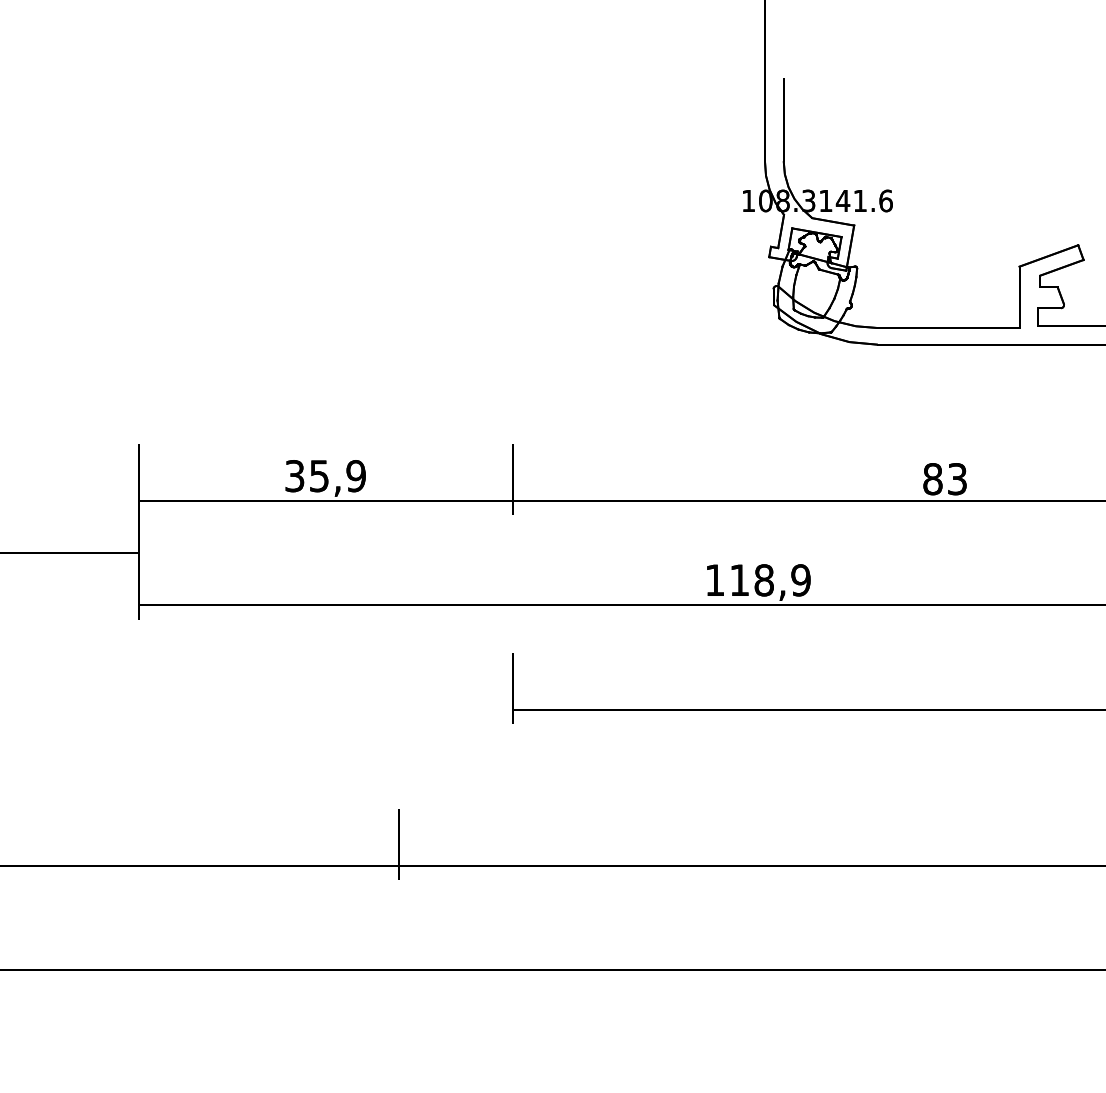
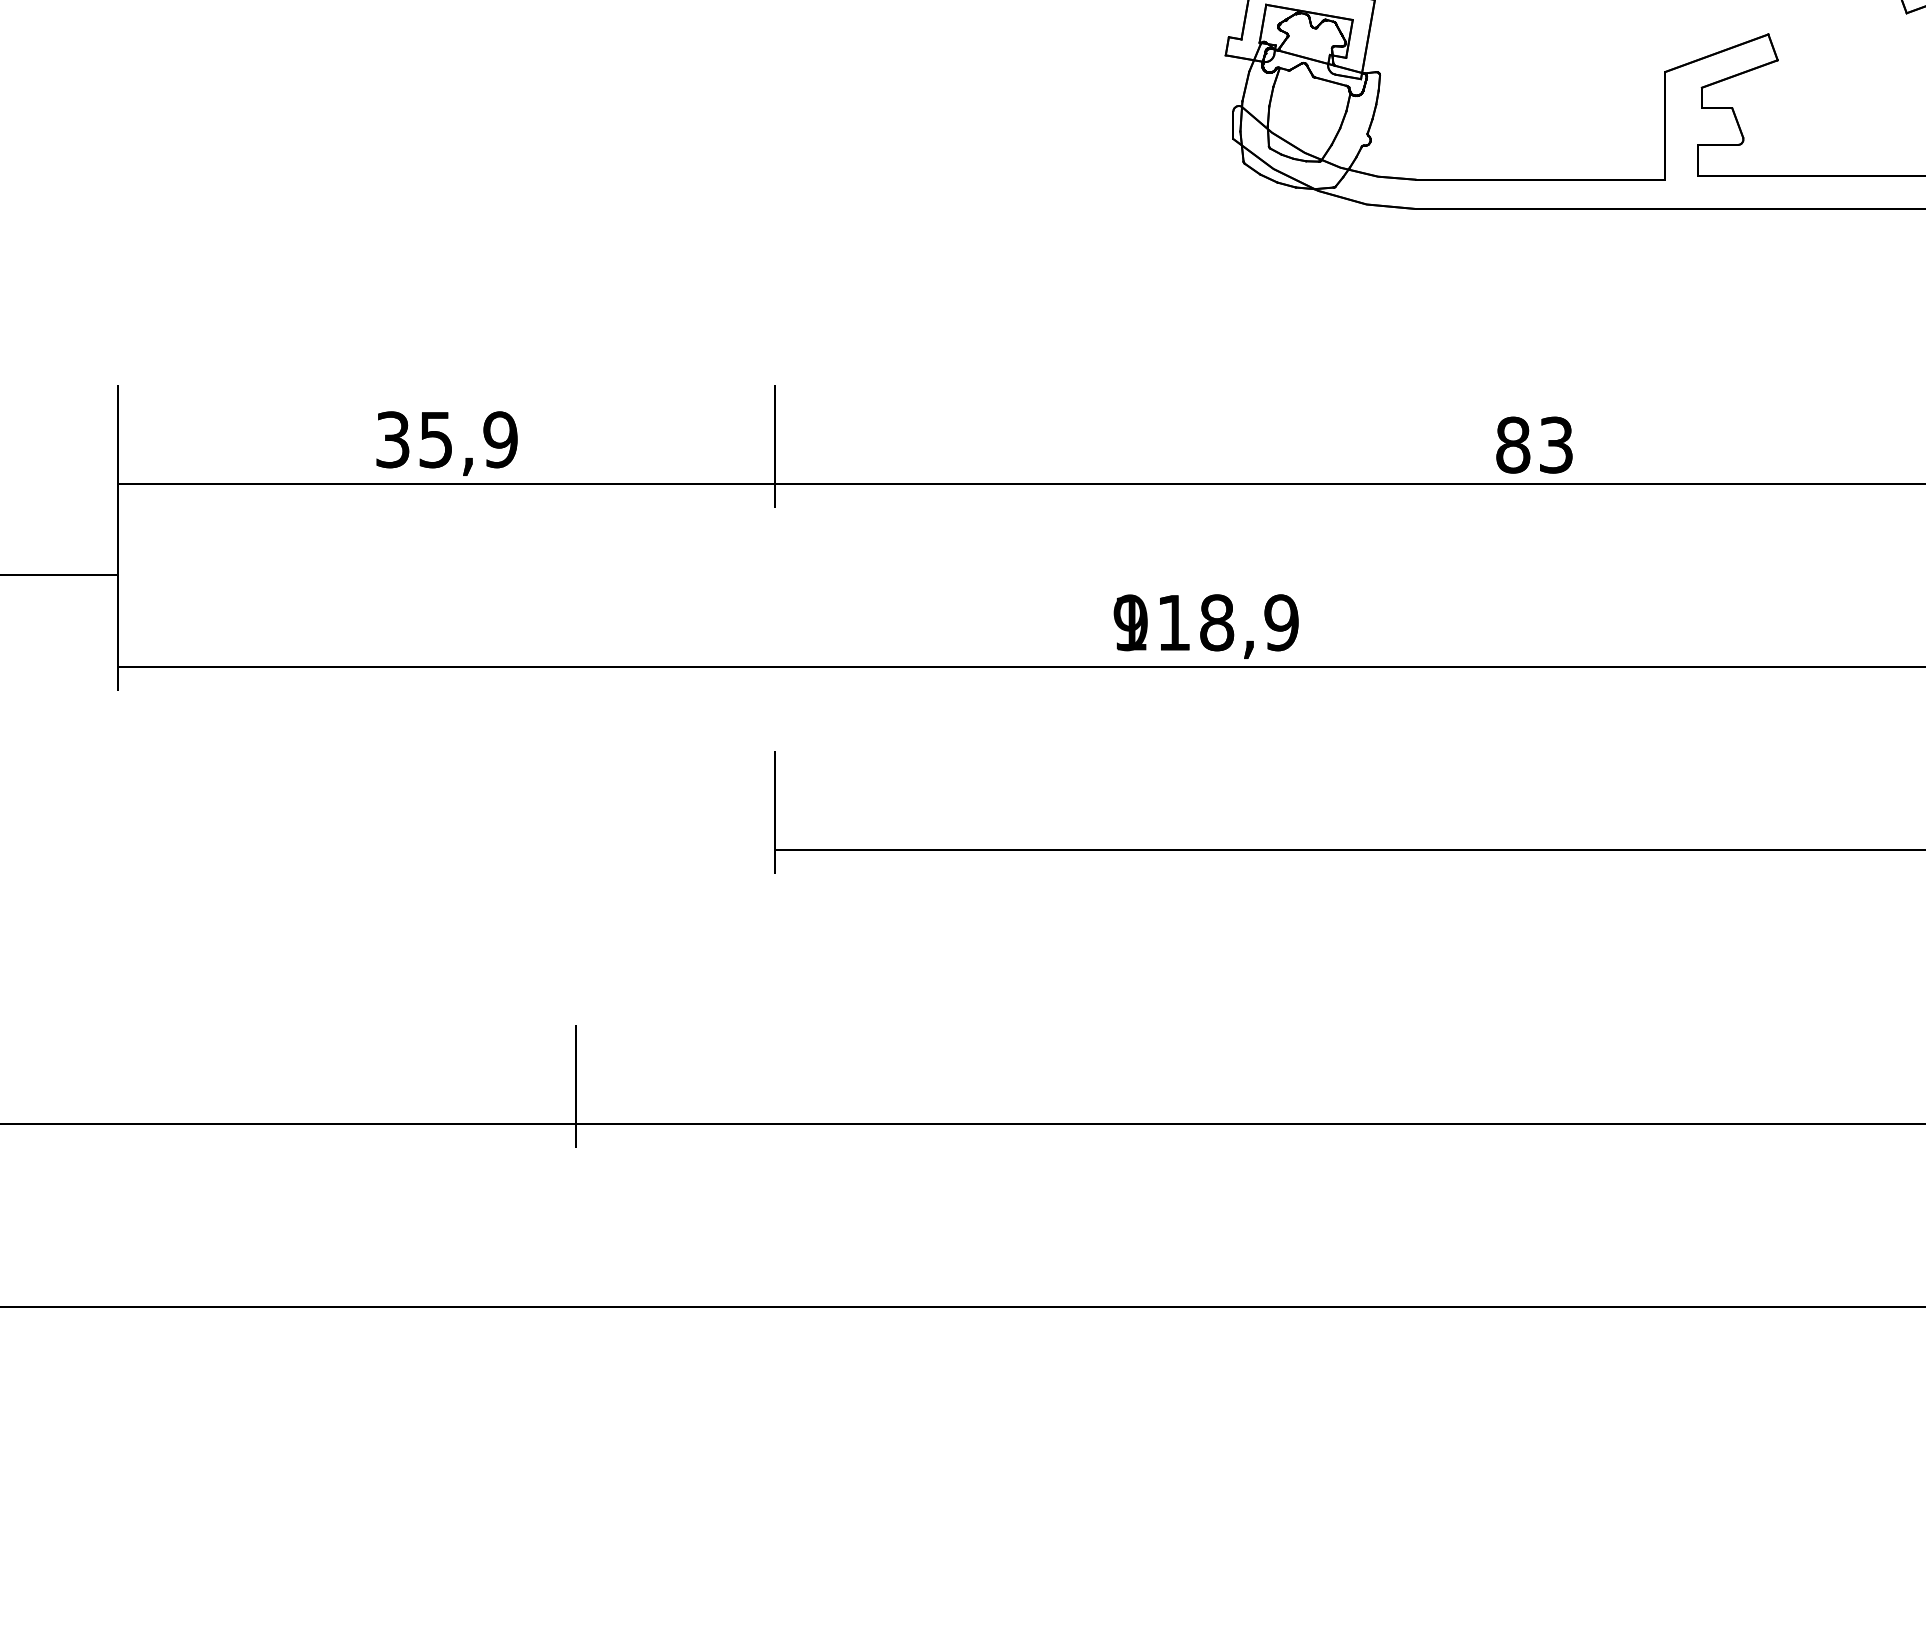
text: (714, 580) -> (1129, 623), 118,9 -> 918,9

